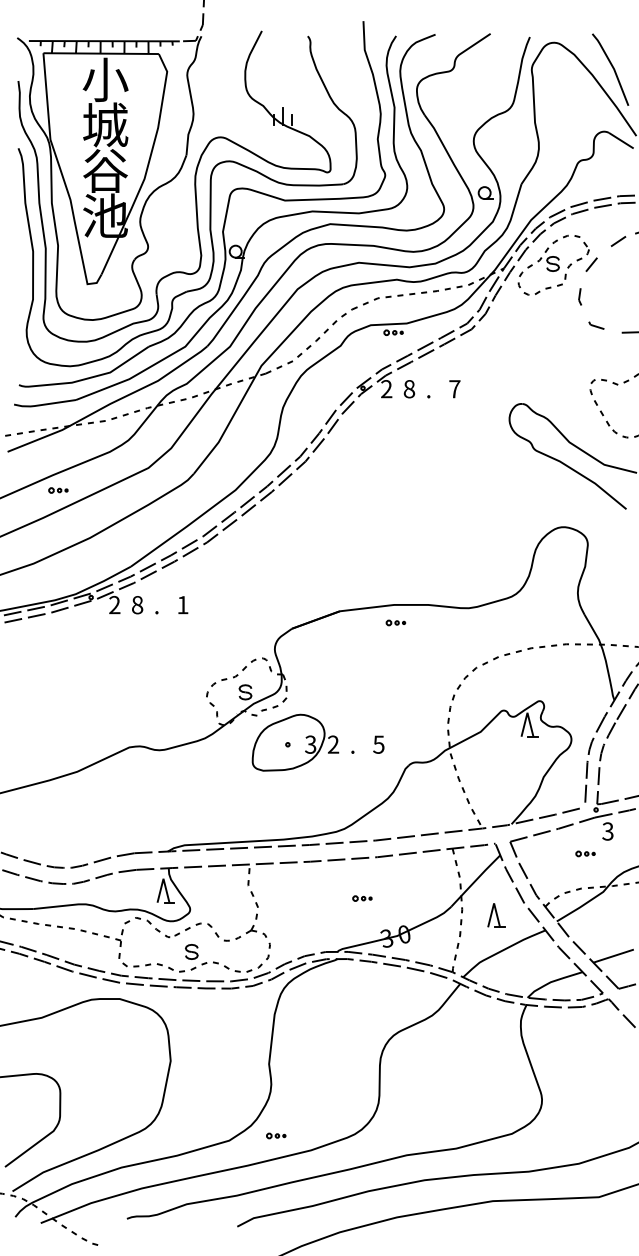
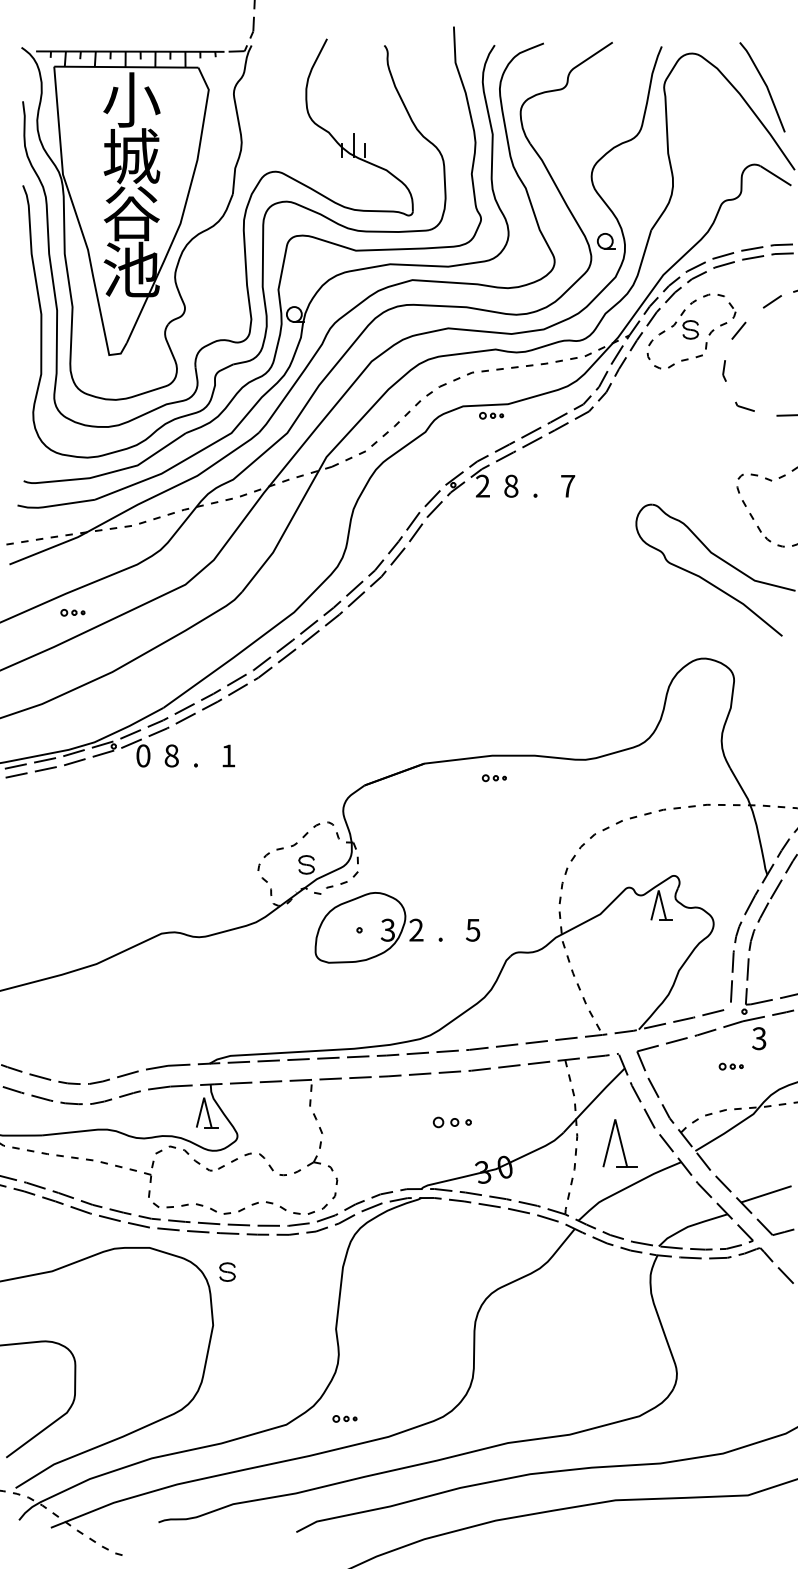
text: (114, 604) -> (143, 755), 2 -> 0
part: (362, 898) -> (452, 1122), size x1.6
part: (496, 915) -> (619, 1143), size x1.6
part: (191, 951) -> (227, 1271), moved

